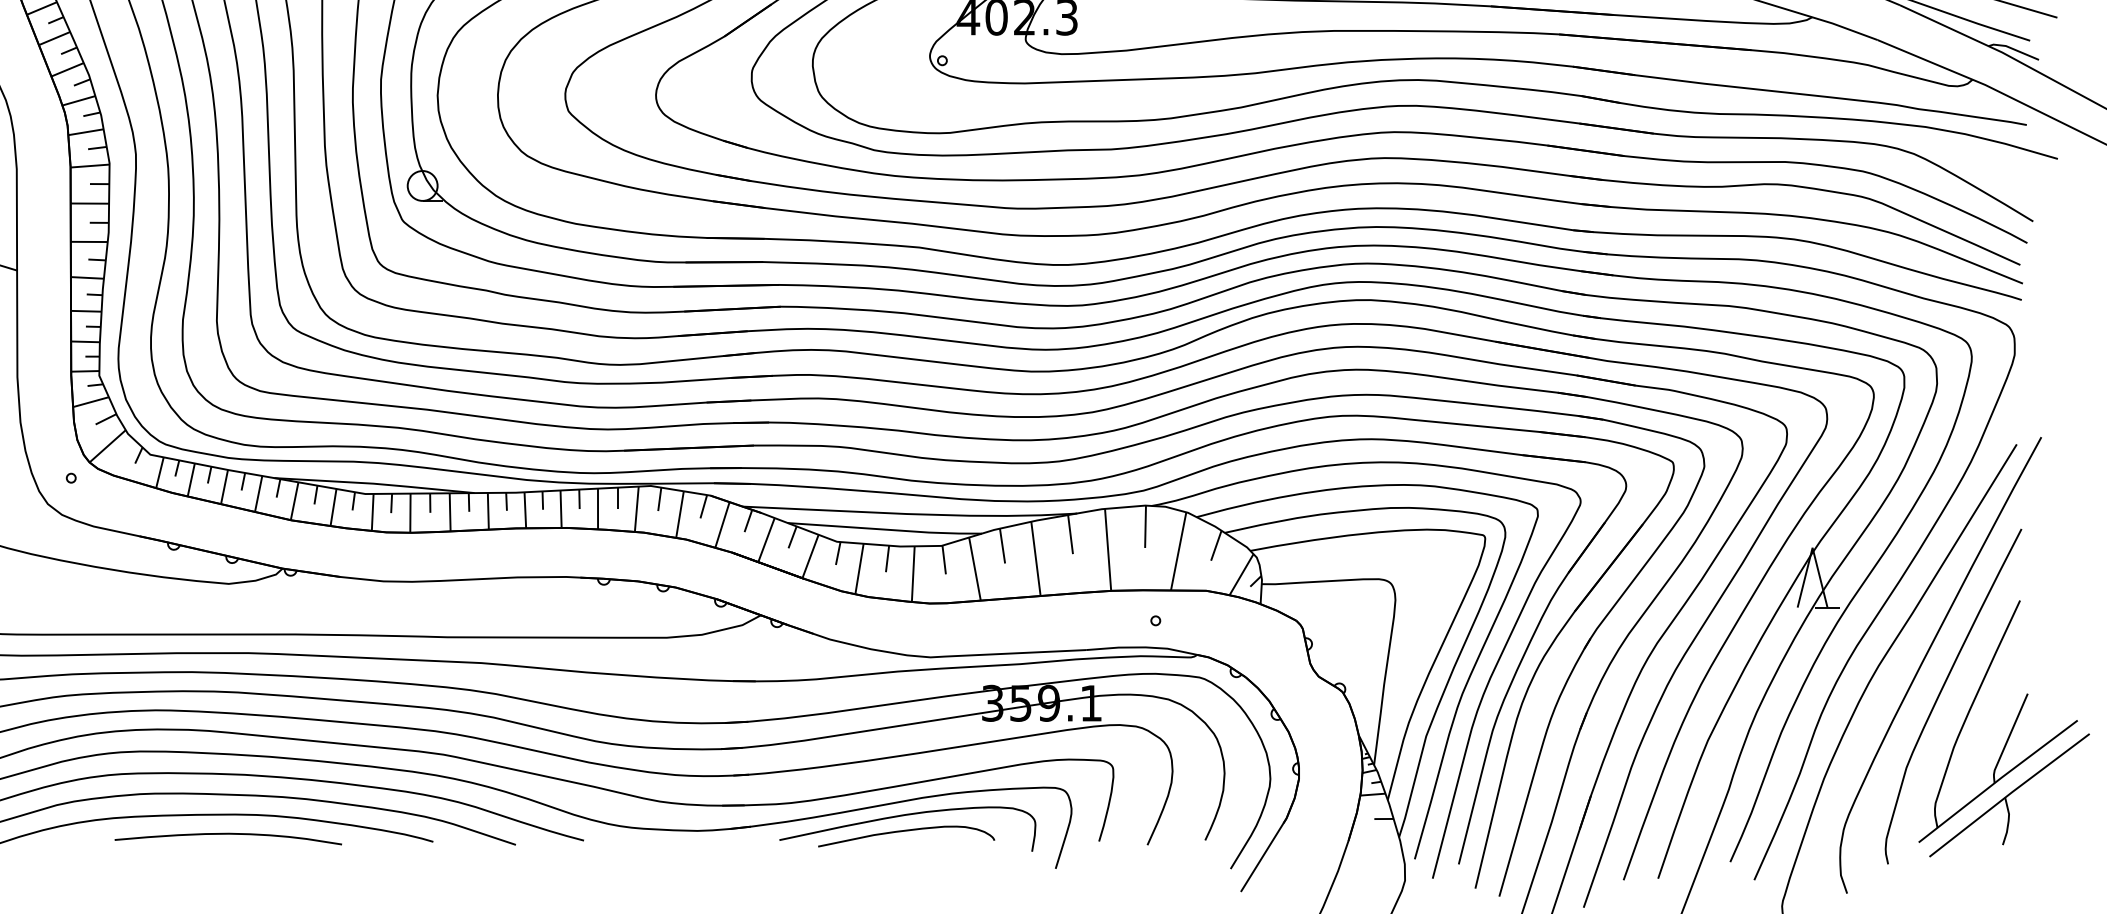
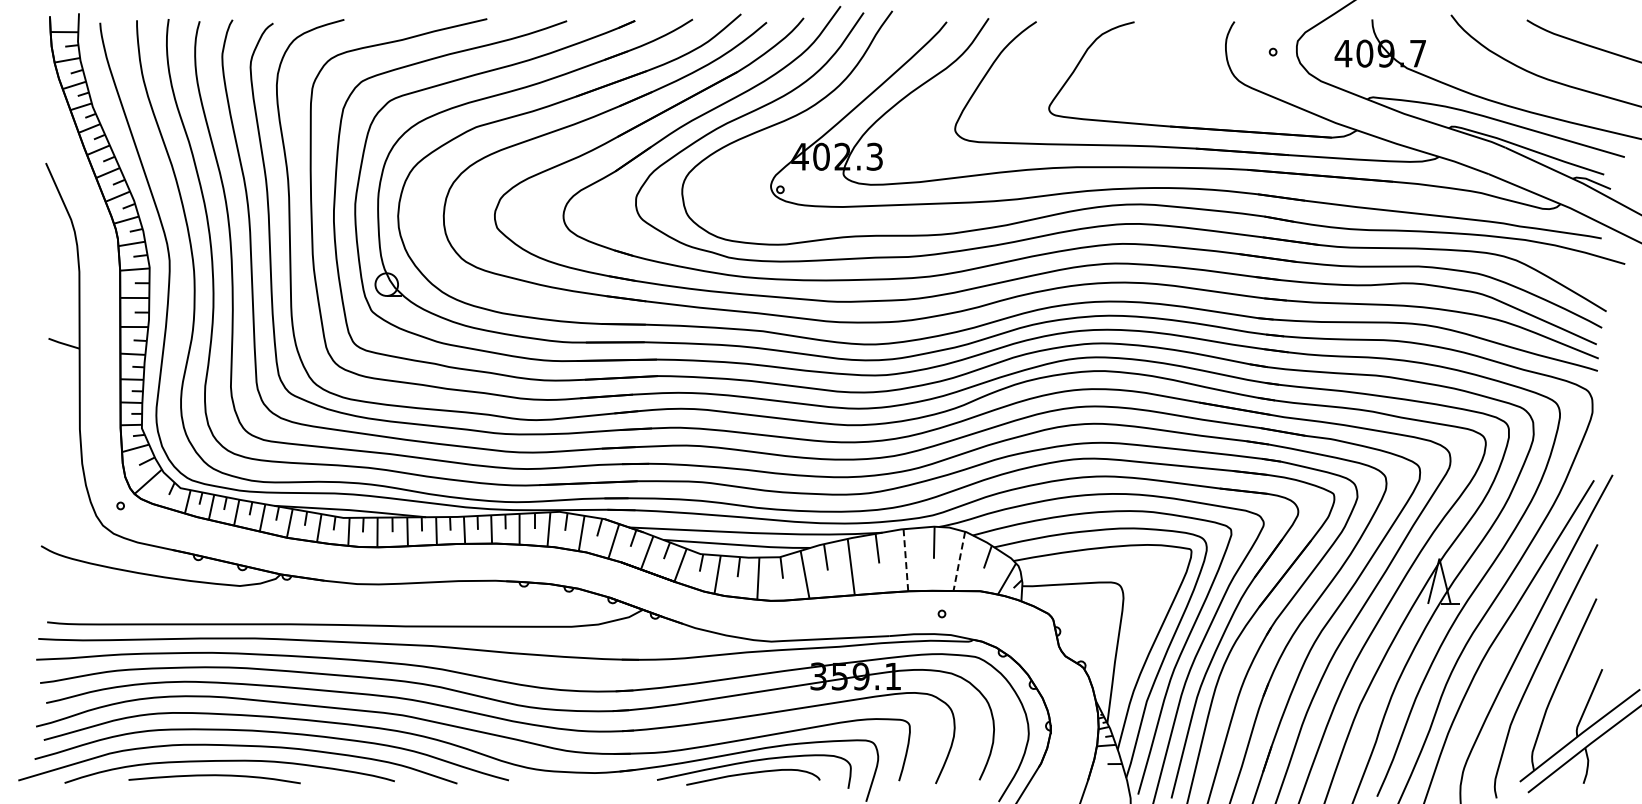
line: (1107, 550) -> (905, 560), solid -> dashed
line: (1178, 551) -> (959, 561), solid -> dashed
curve: (228, 835) -> (214, 776), moved

